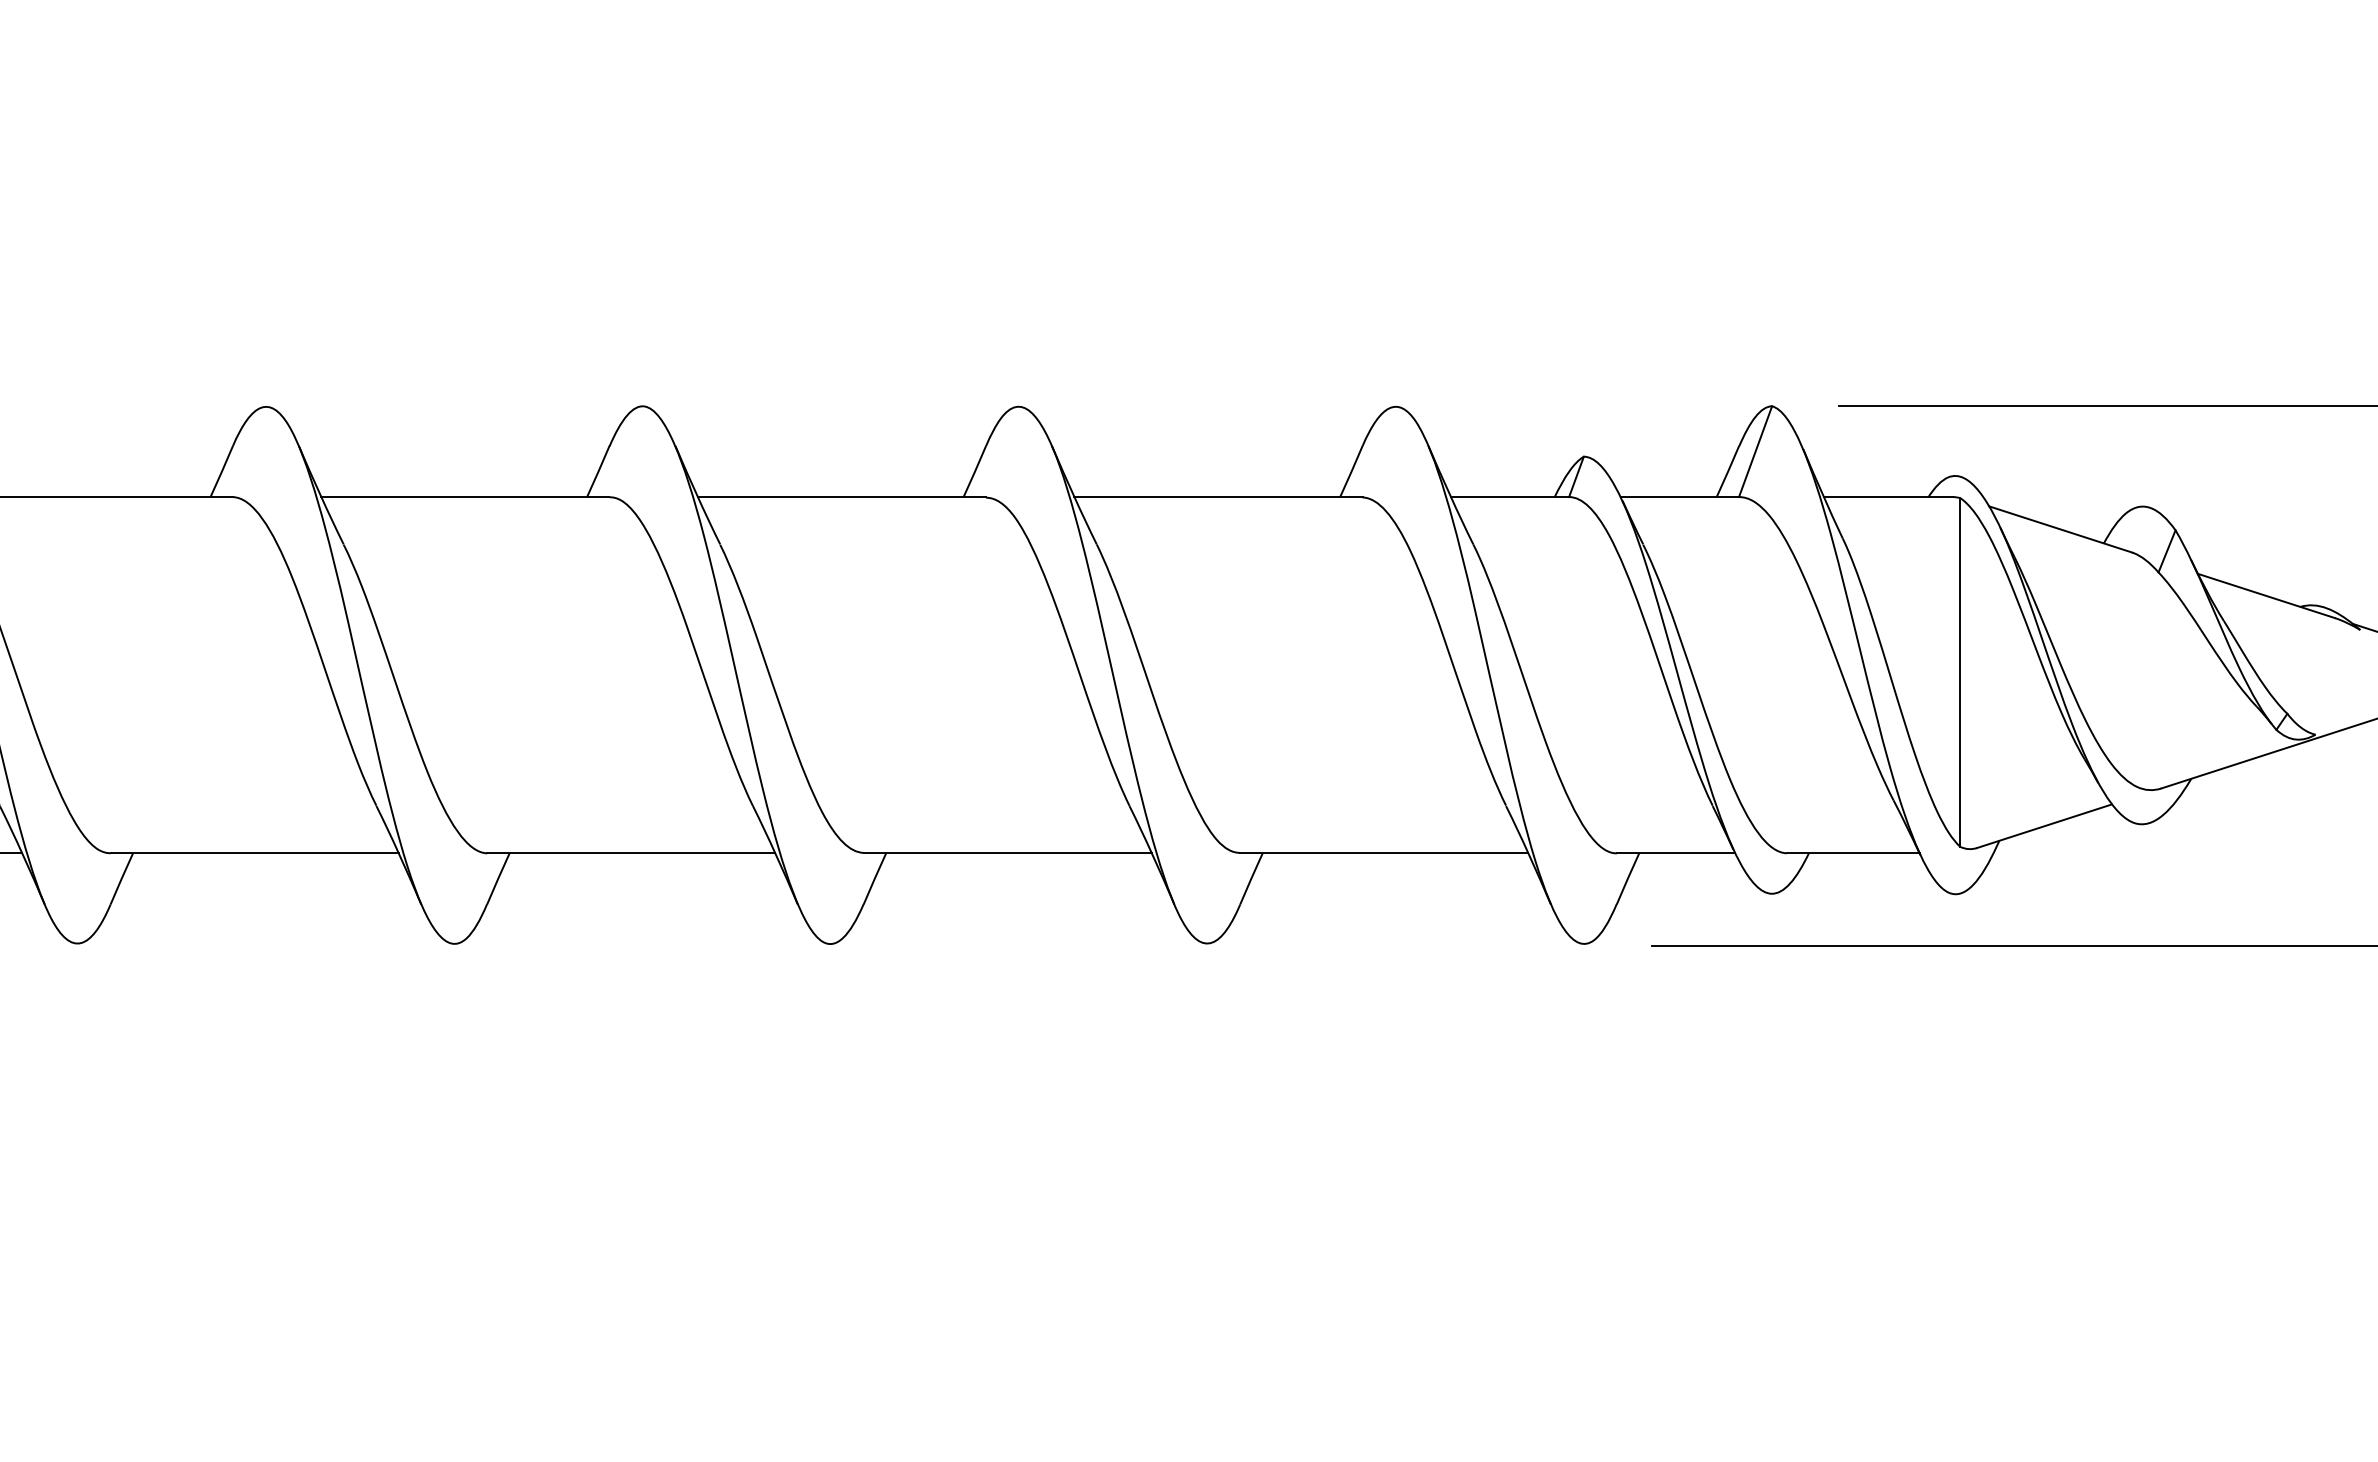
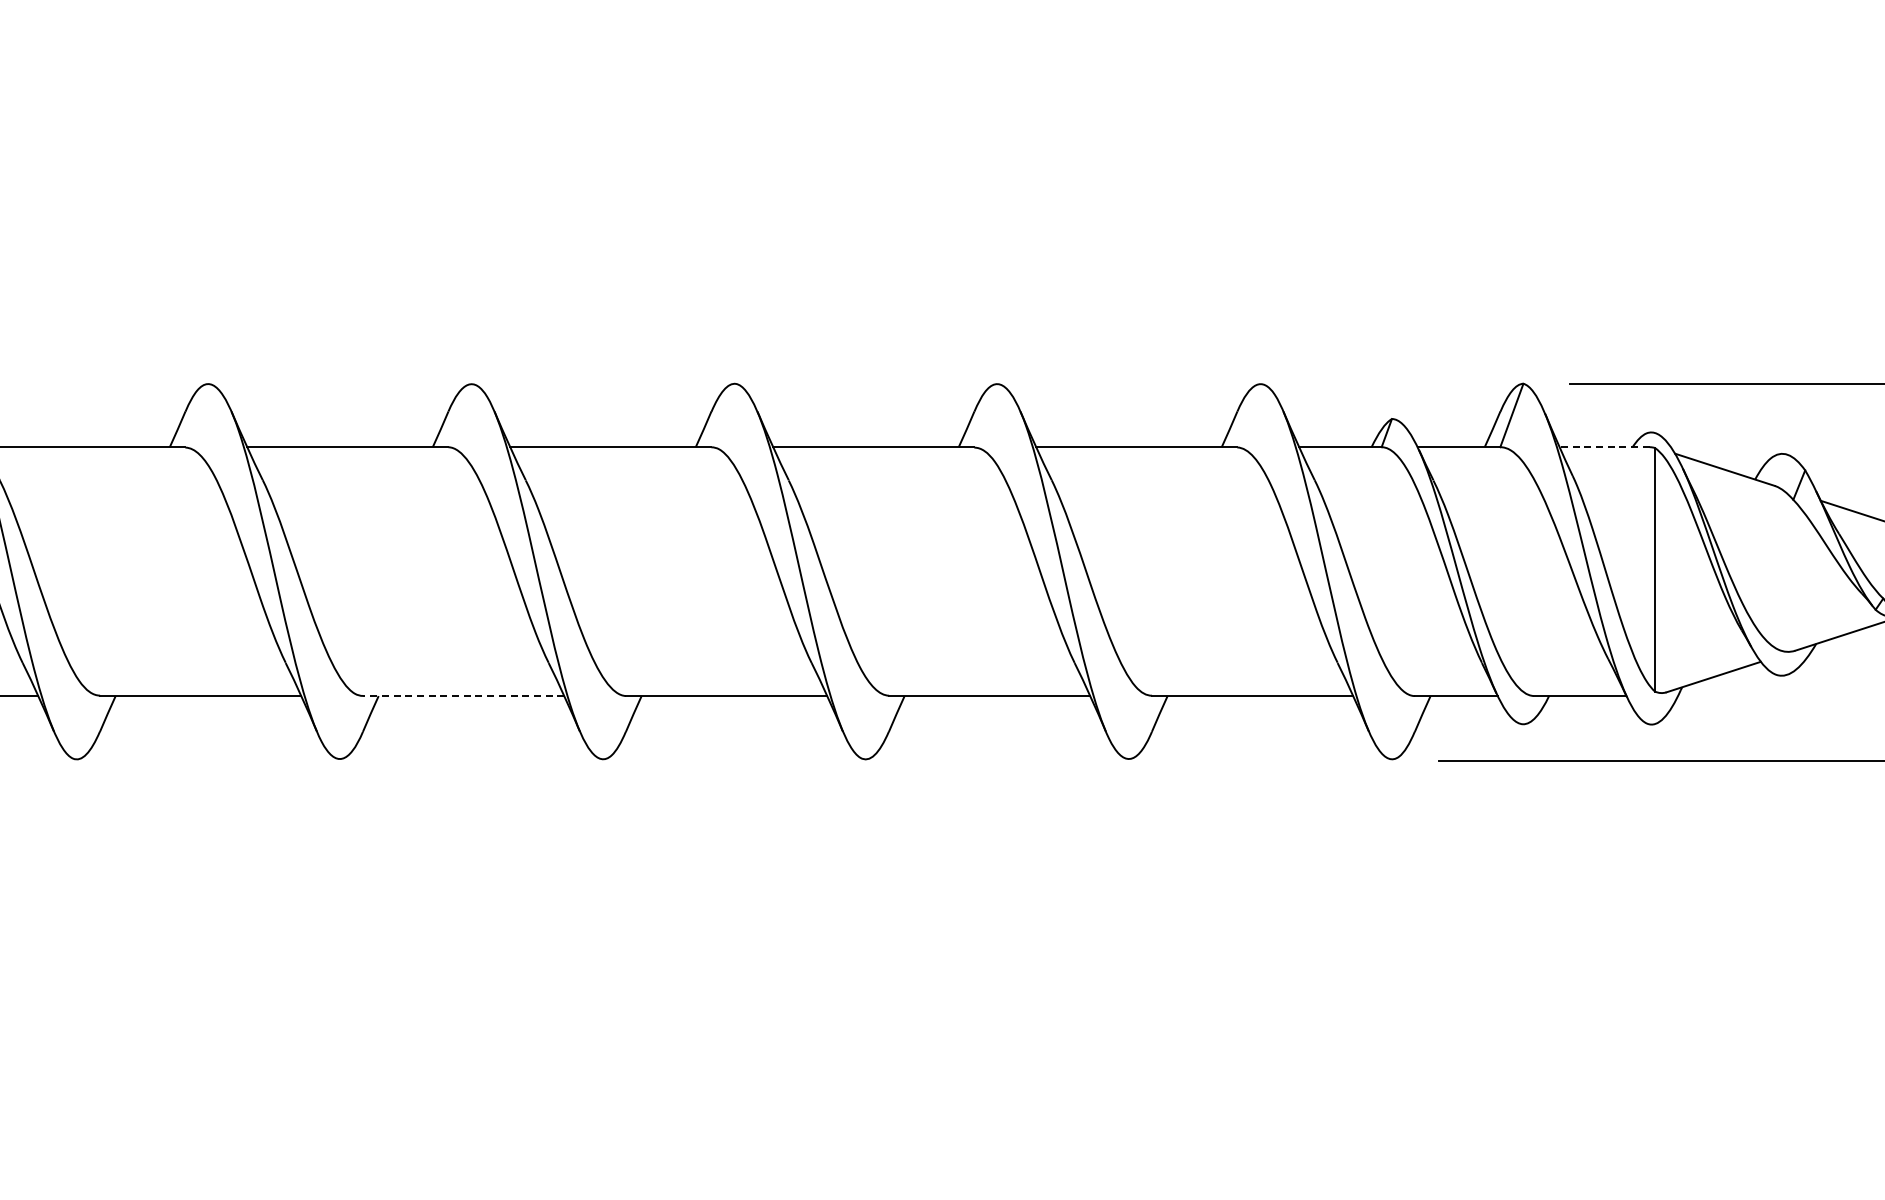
line: (1888, 497) -> (1604, 447), solid -> dashed
line: (254, 854) -> (463, 696), solid -> dashed

